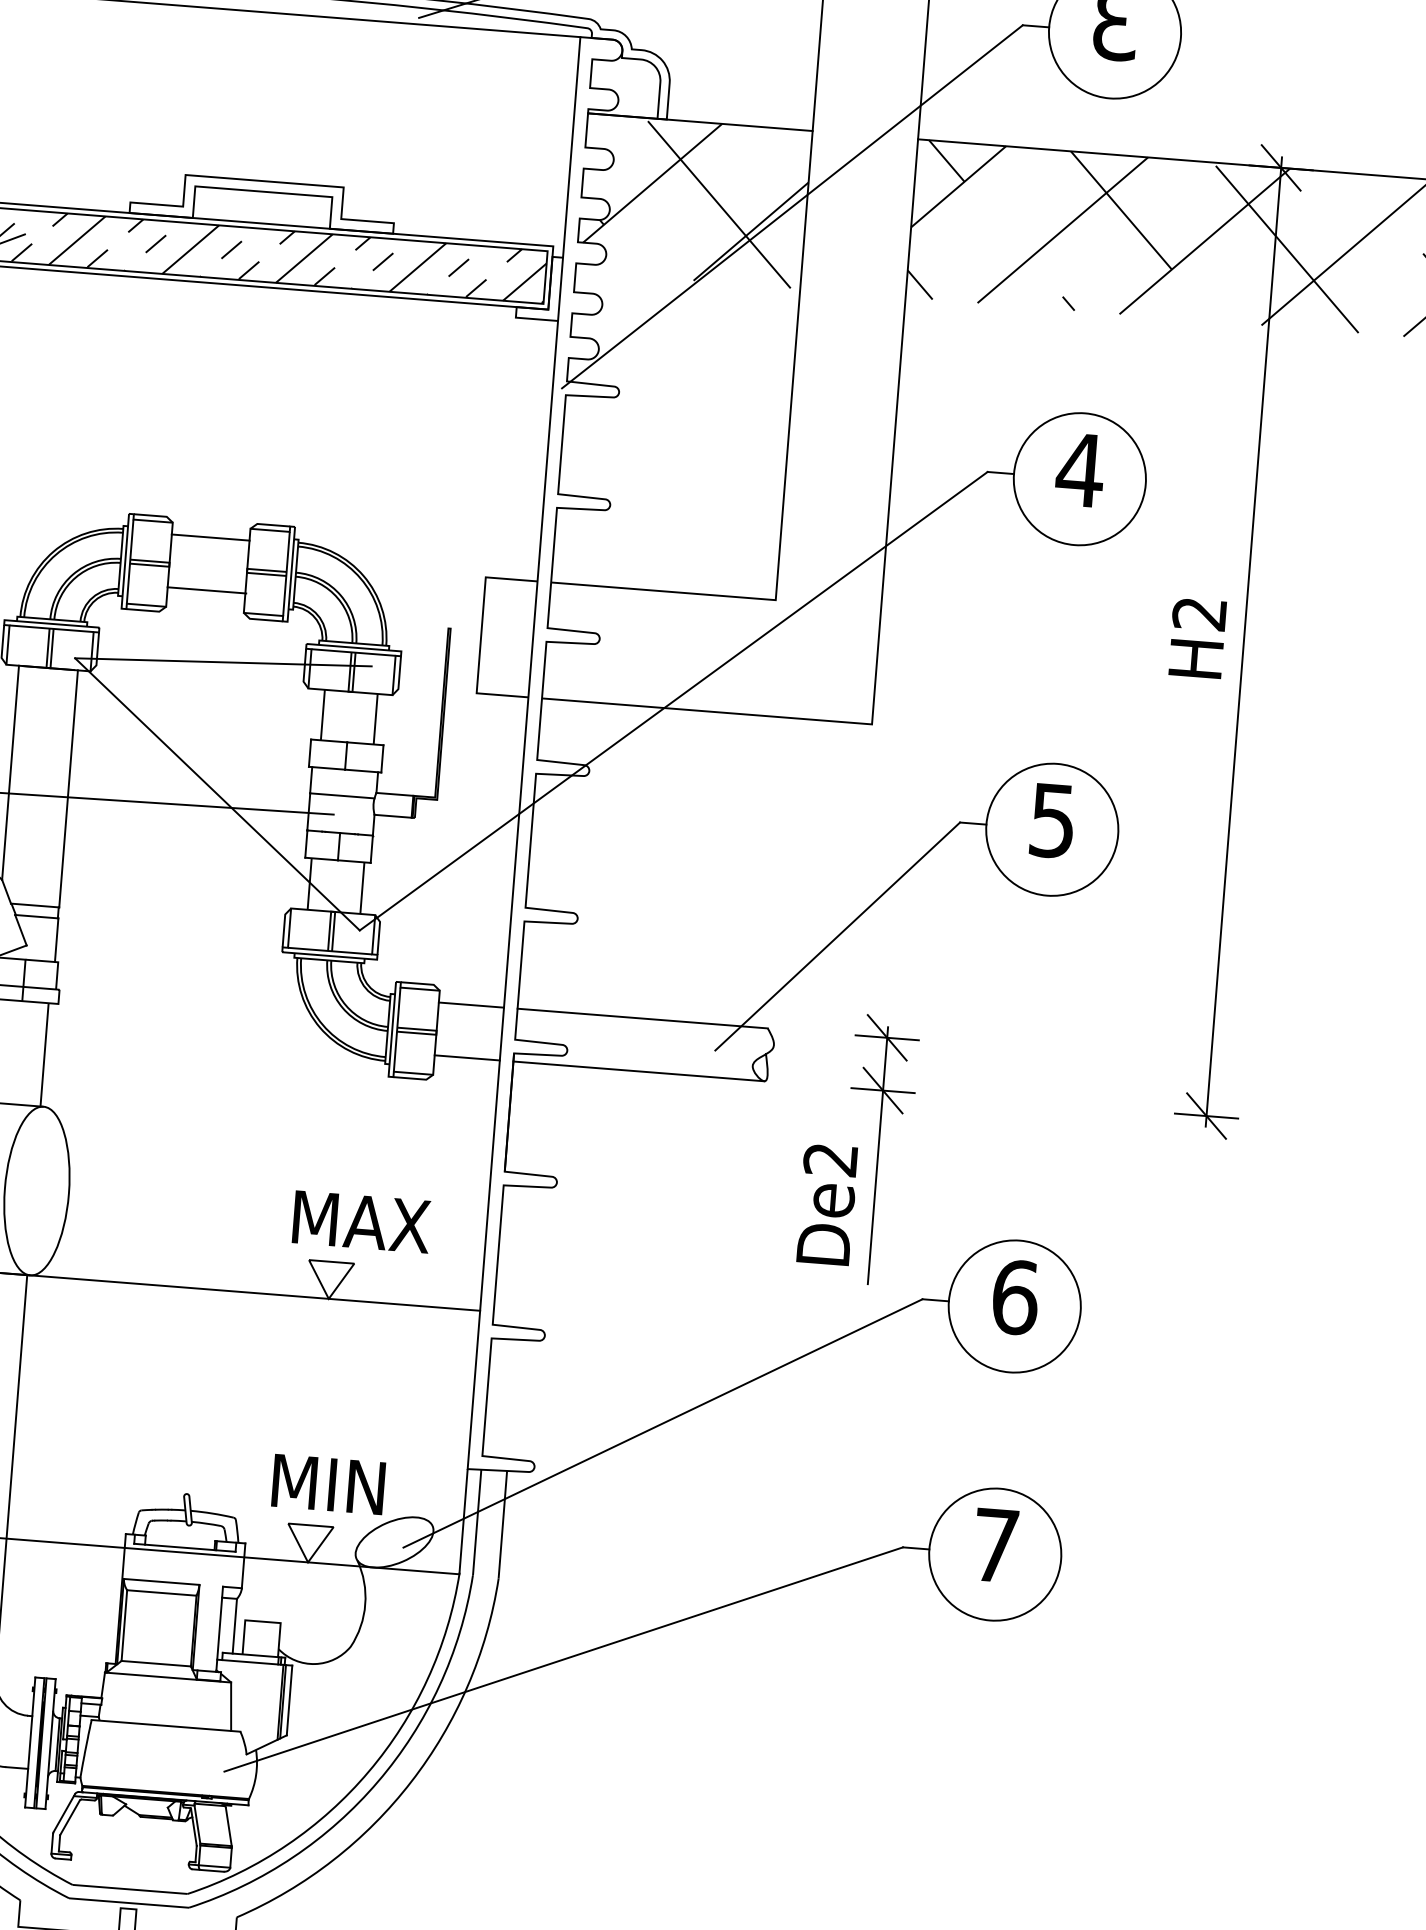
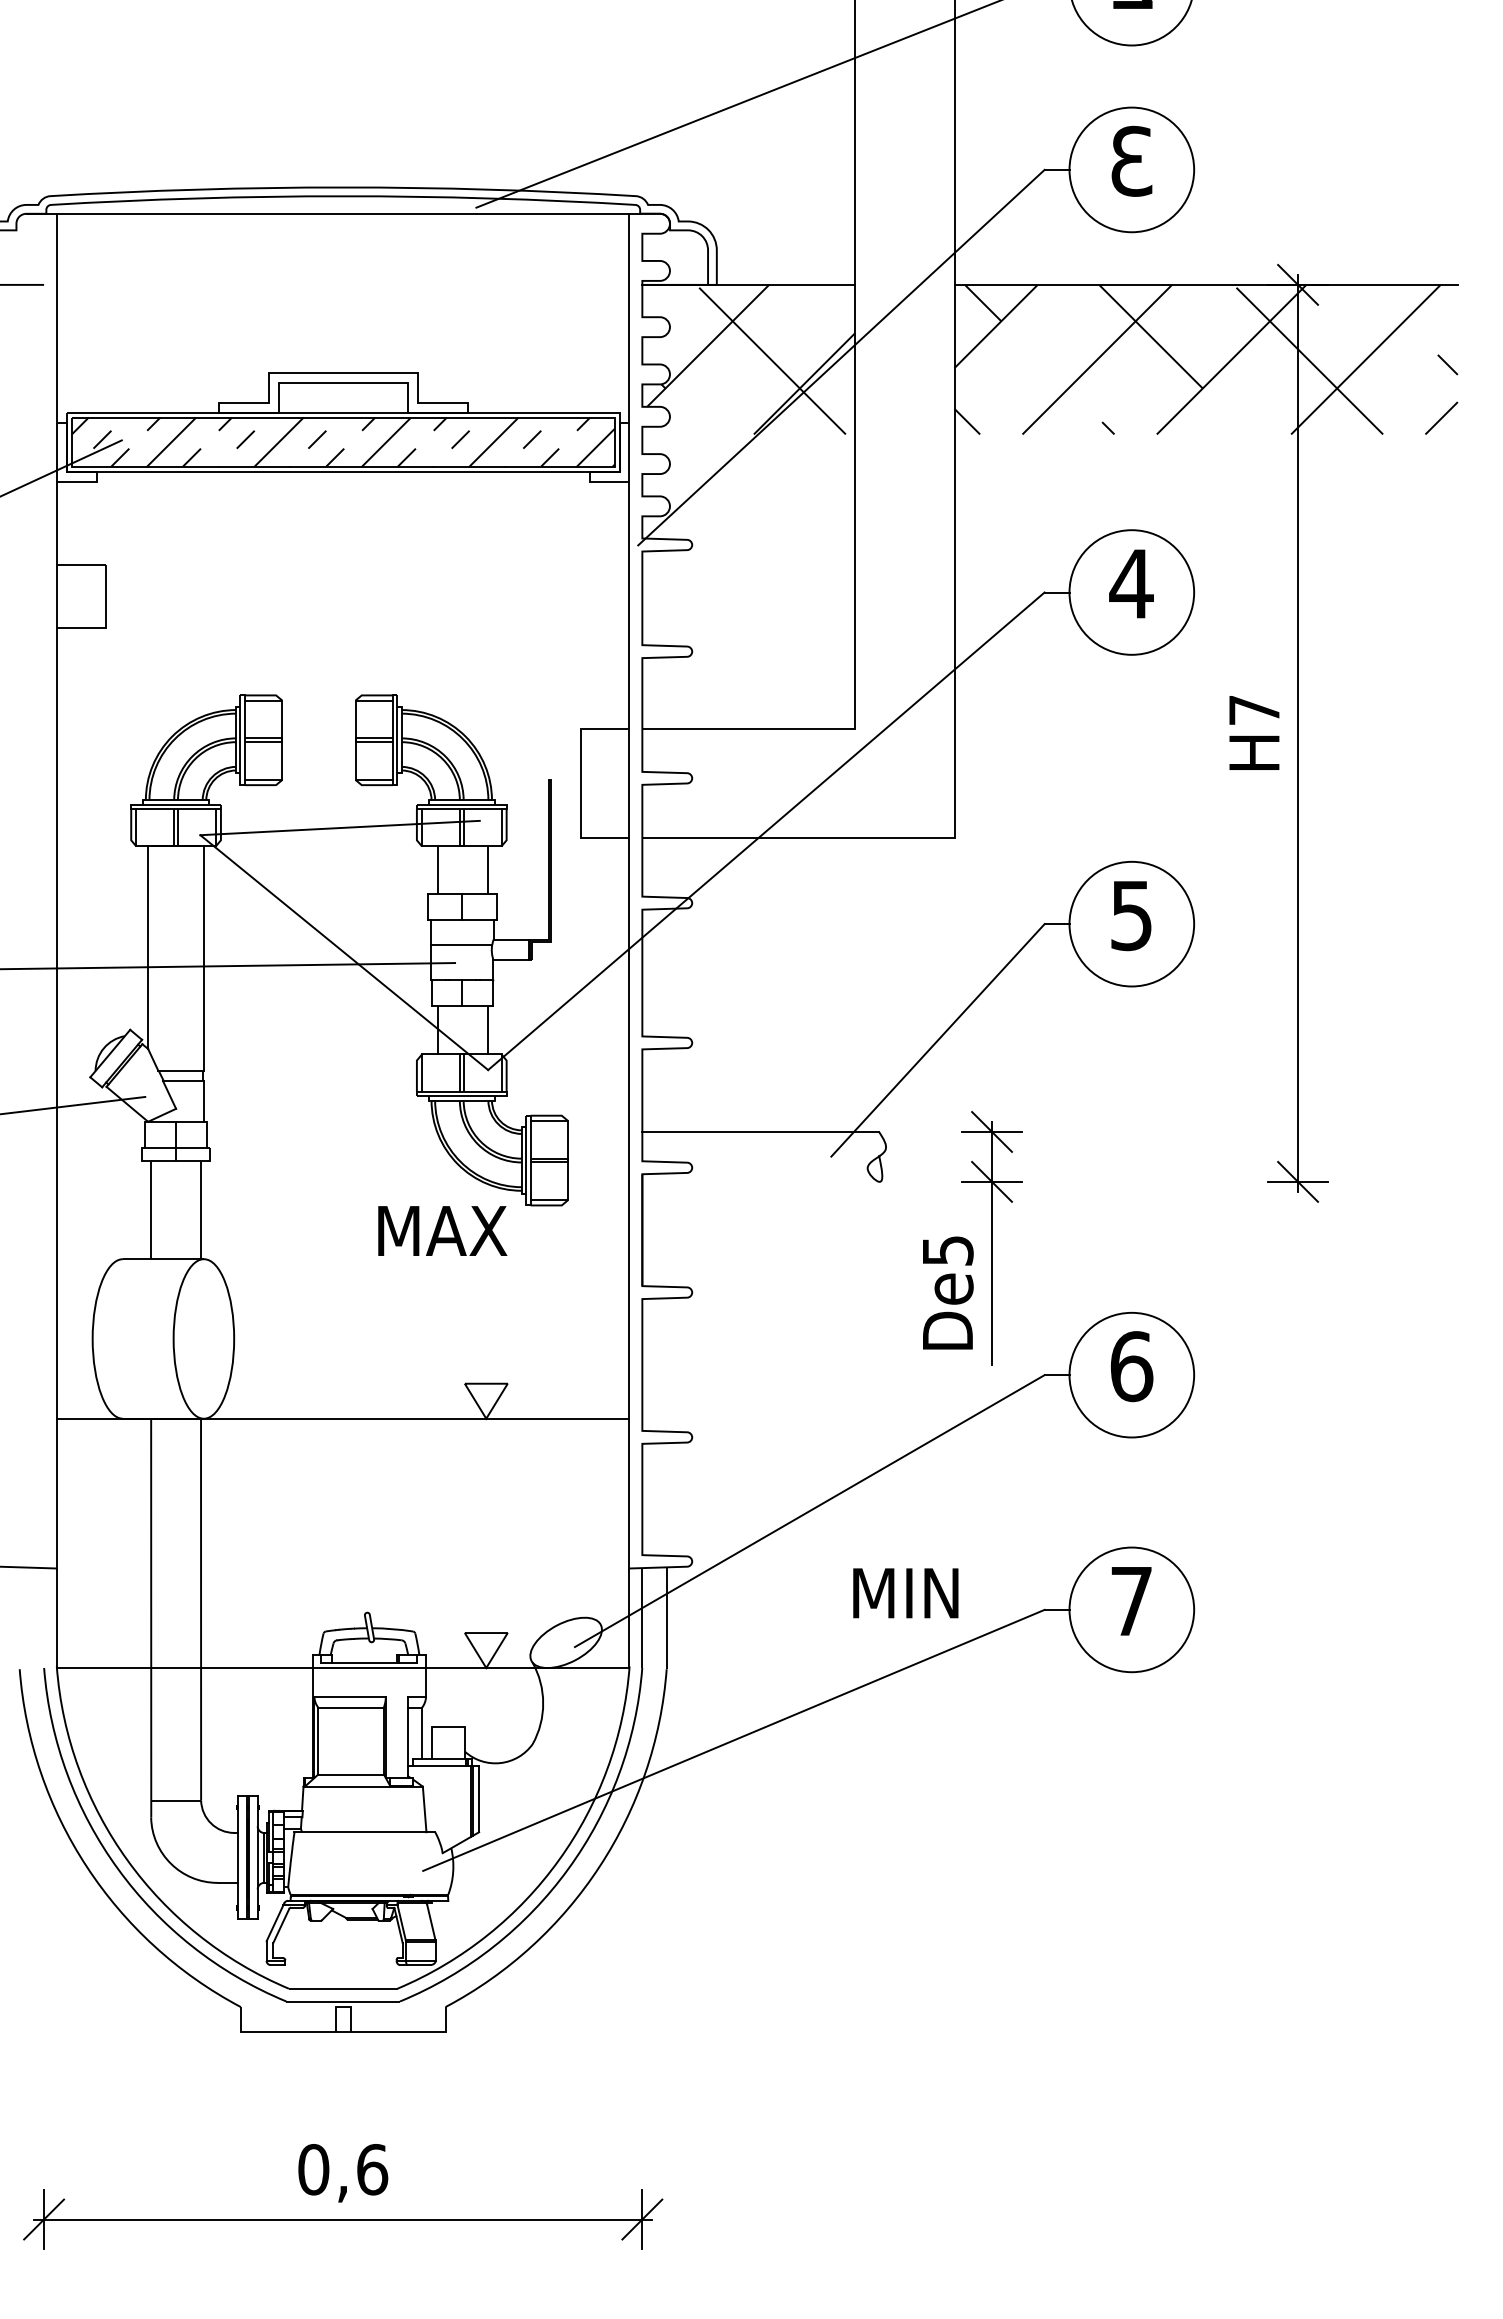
line: (210, 537) -> (318, 711), removed
line: (207, 590) -> (319, 761), removed
text: (1198, 614) -> (1253, 710), H2 -> H7
line: (471, 1004) -> (598, 1131), removed
line: (467, 1057) -> (598, 1181), removed
line: (638, 1070) -> (760, 1181), removed
text: (830, 1159) -> (947, 1250), De2 -> De5
text: (361, 1221) -> (442, 1230), moved
text: (328, 1484) -> (905, 1593), moved

